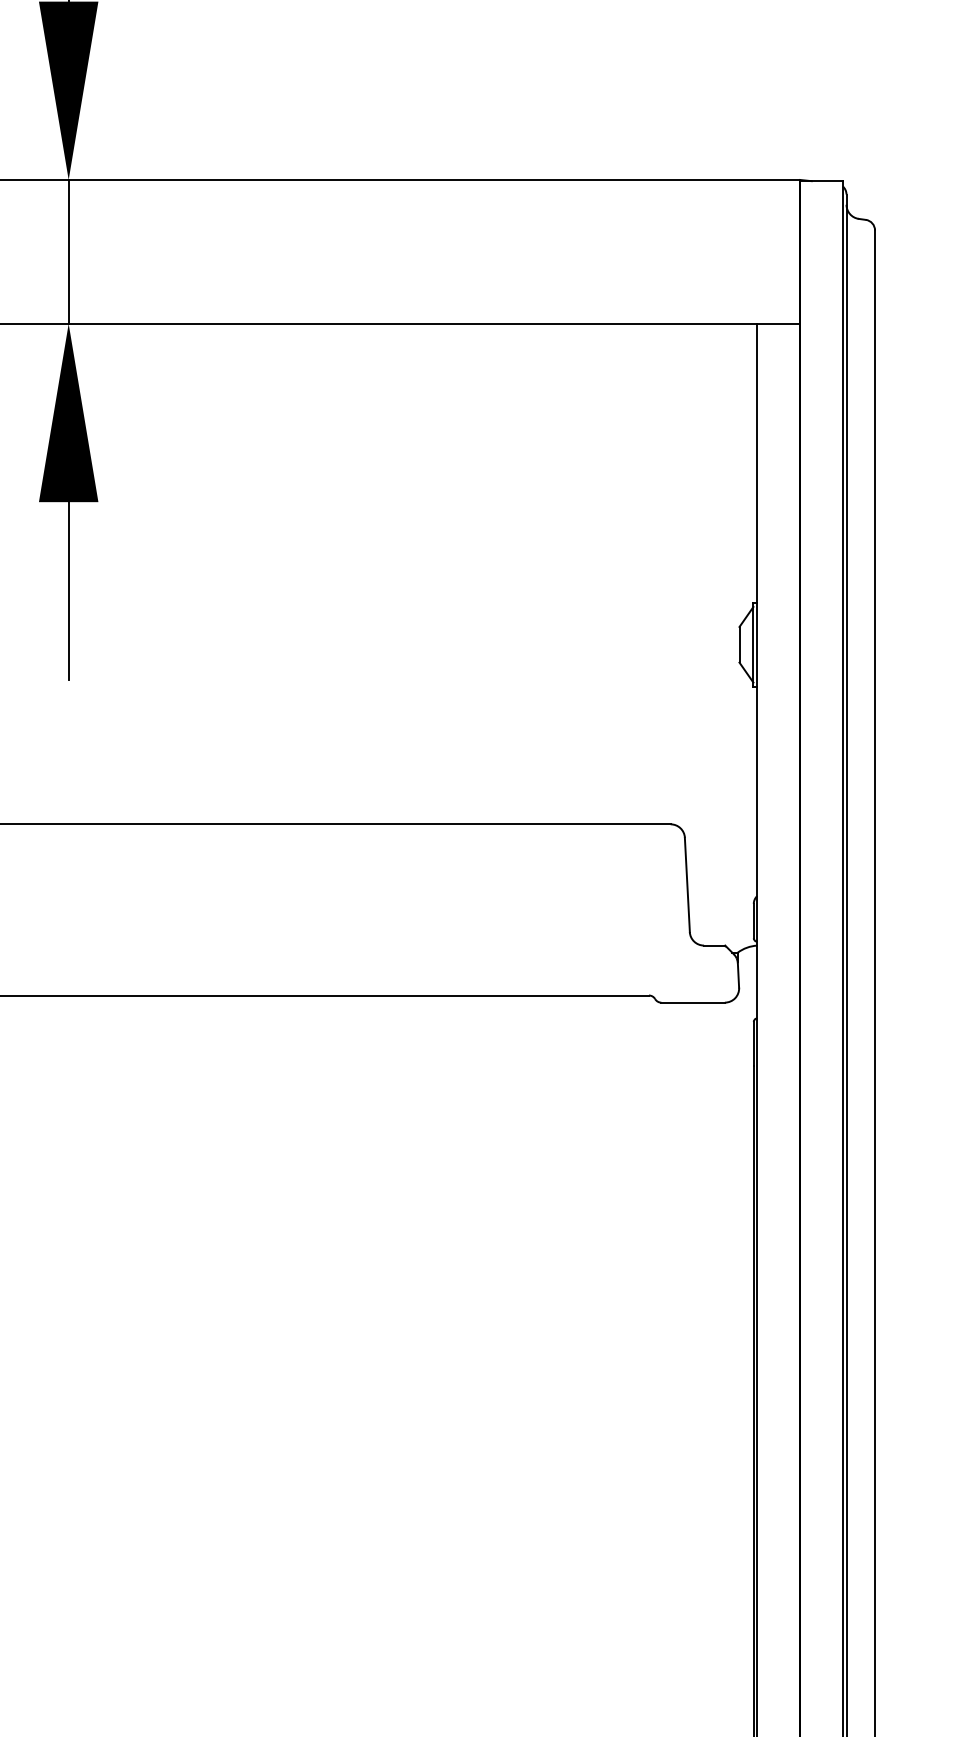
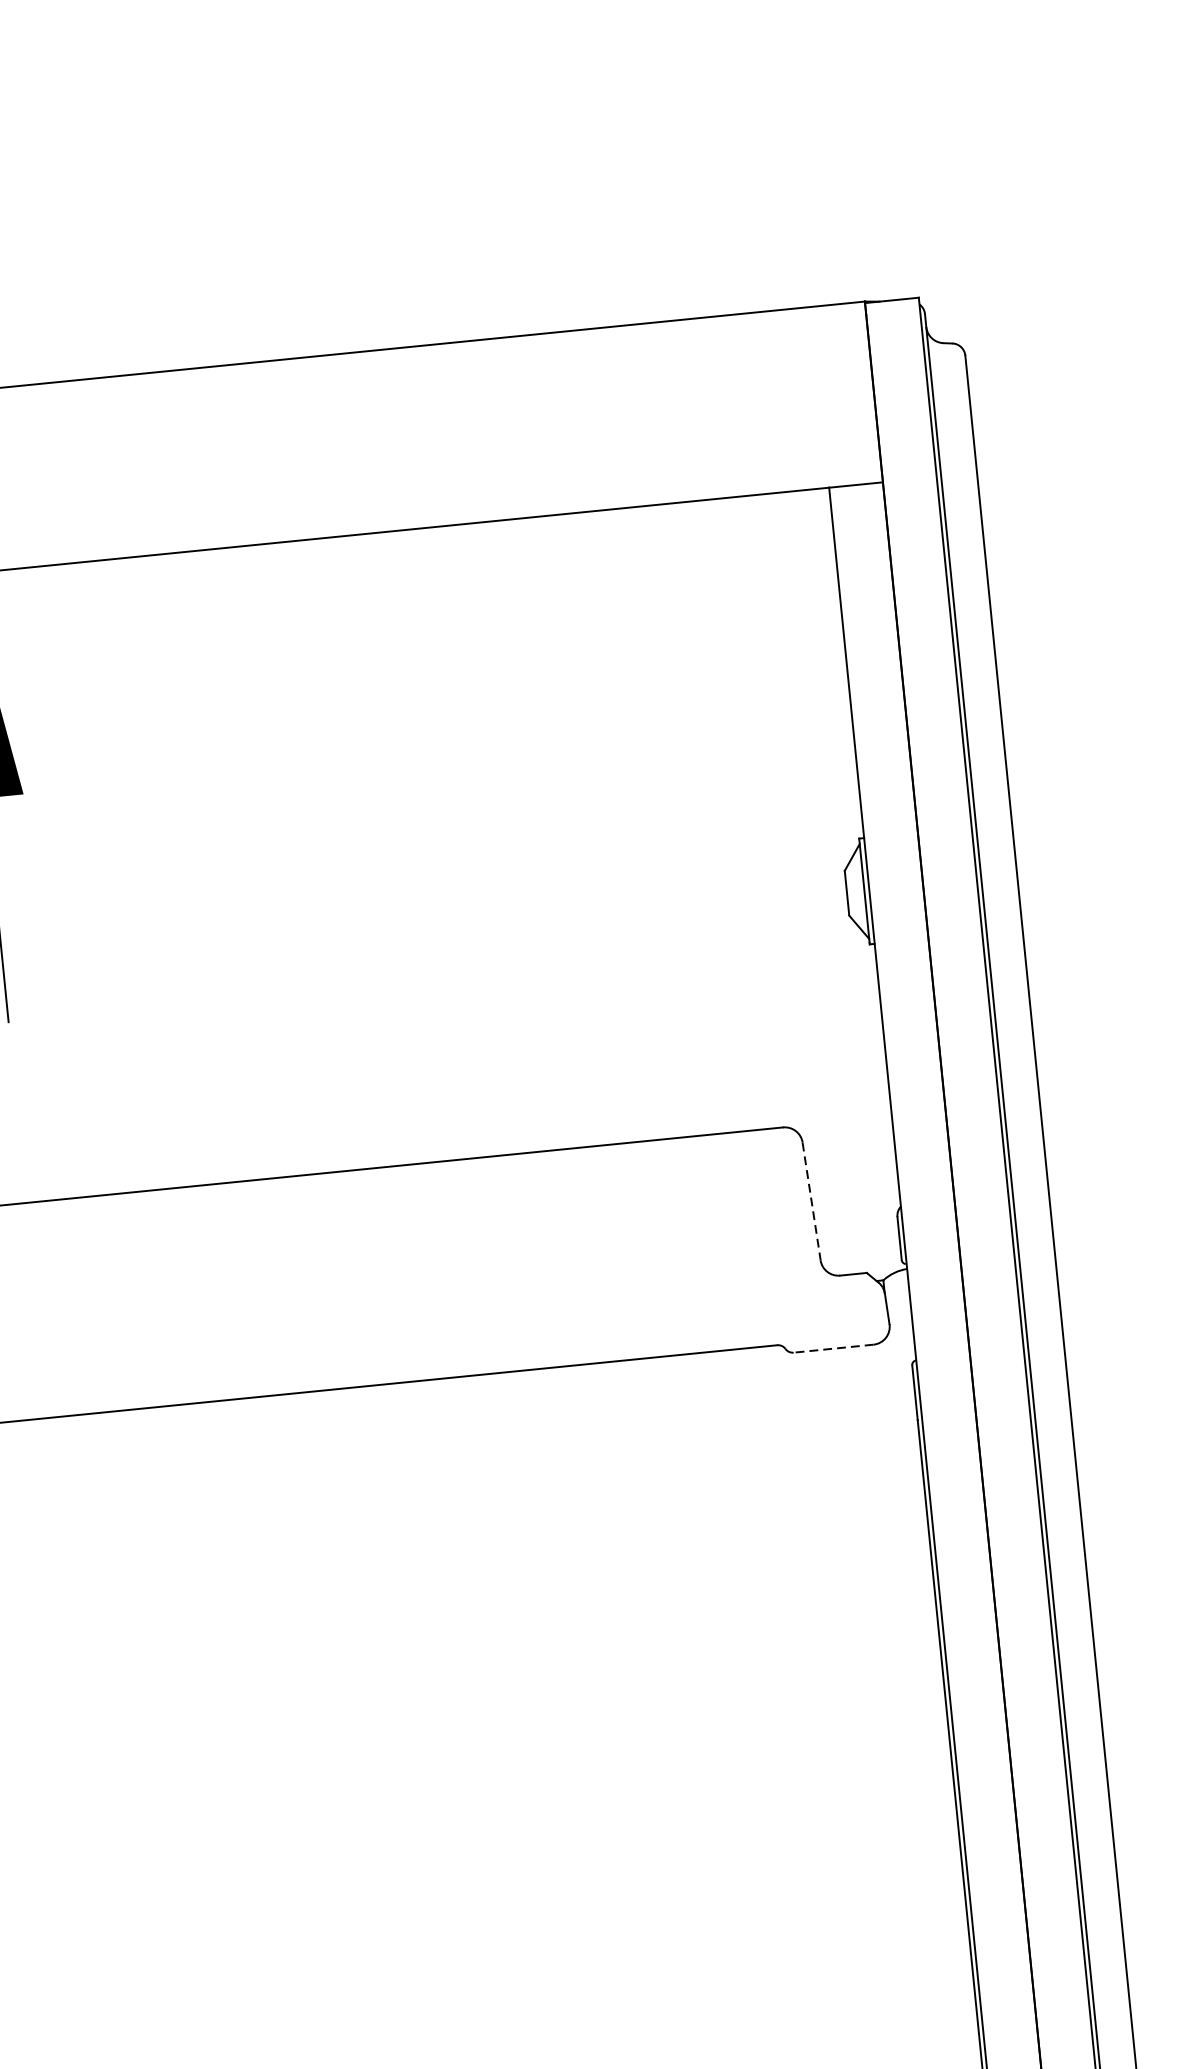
line: (687, 885) -> (811, 1202), solid -> dashed
line: (693, 1002) -> (834, 1348), solid -> dashed

